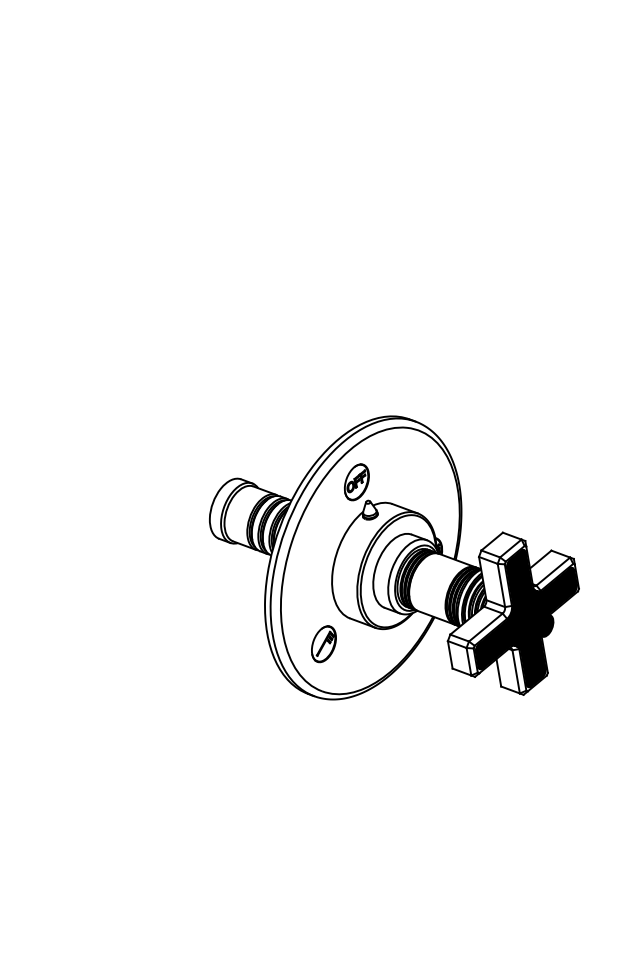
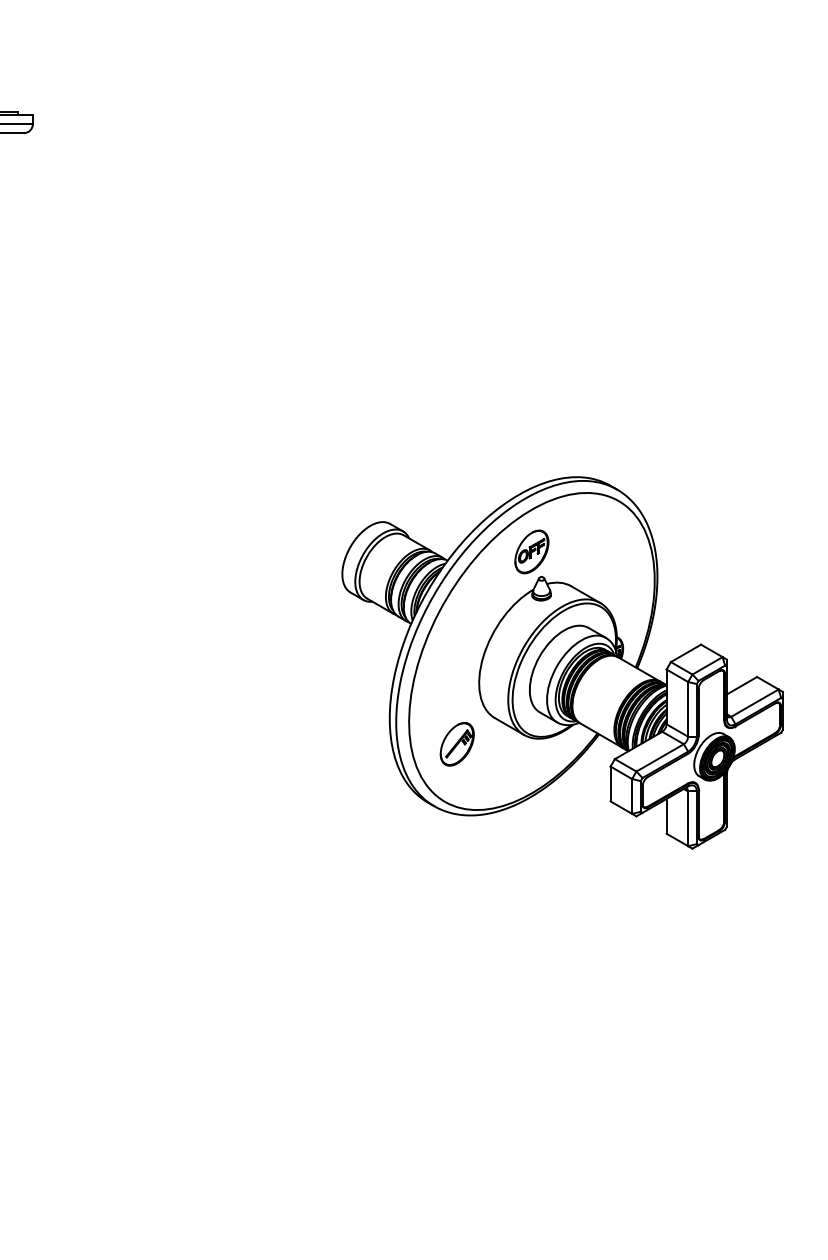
fill: (525, 617) -> (711, 754), removed

